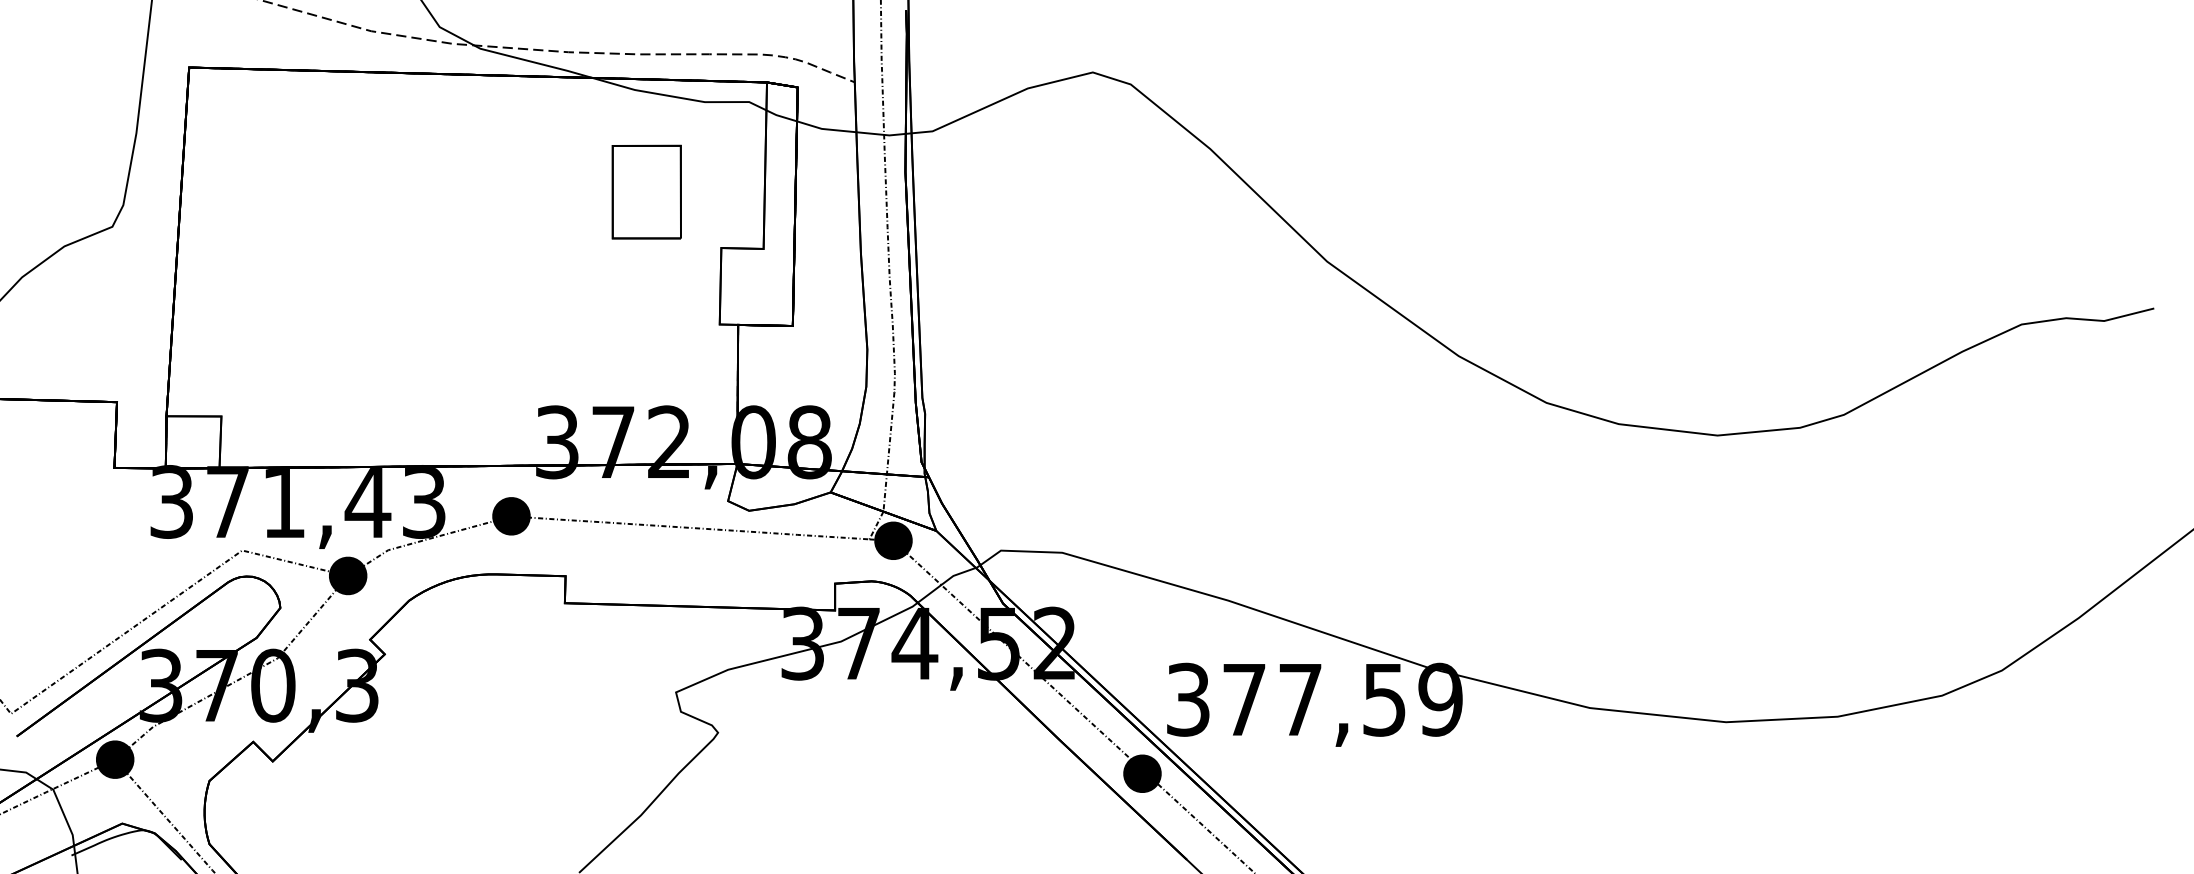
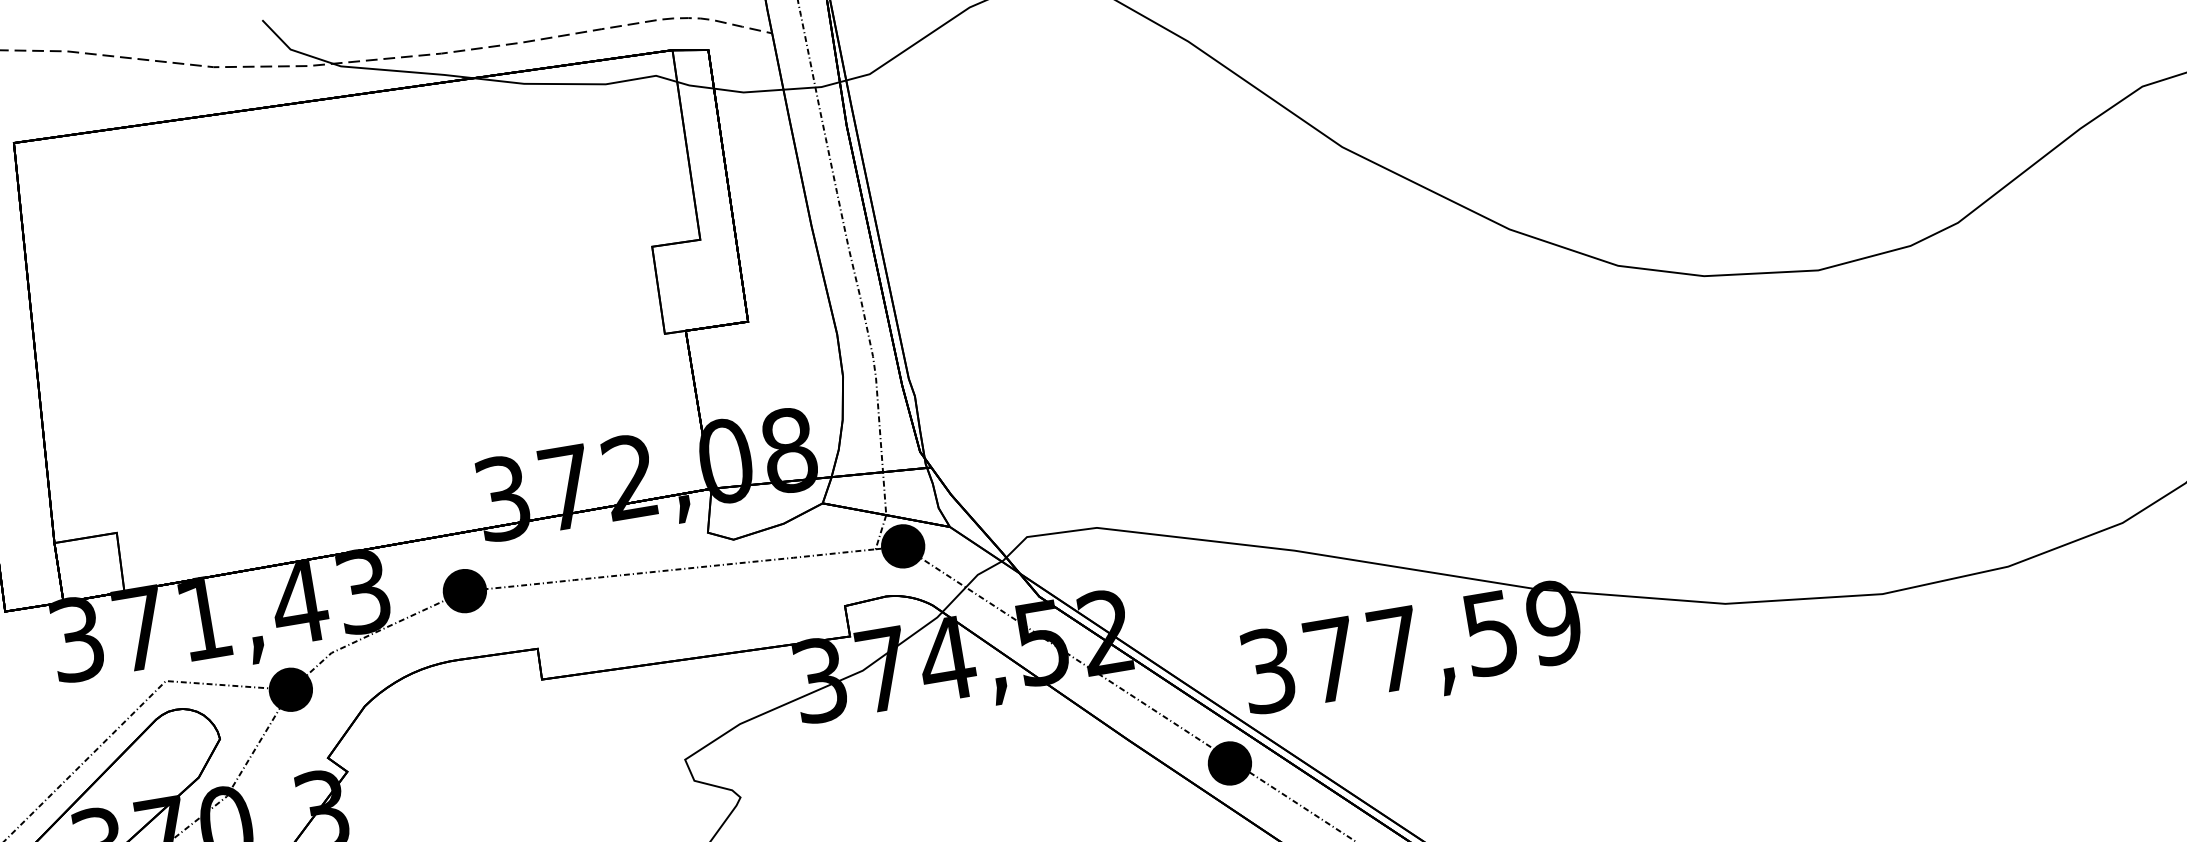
part: (646, 191) -> (556, 196), removed

